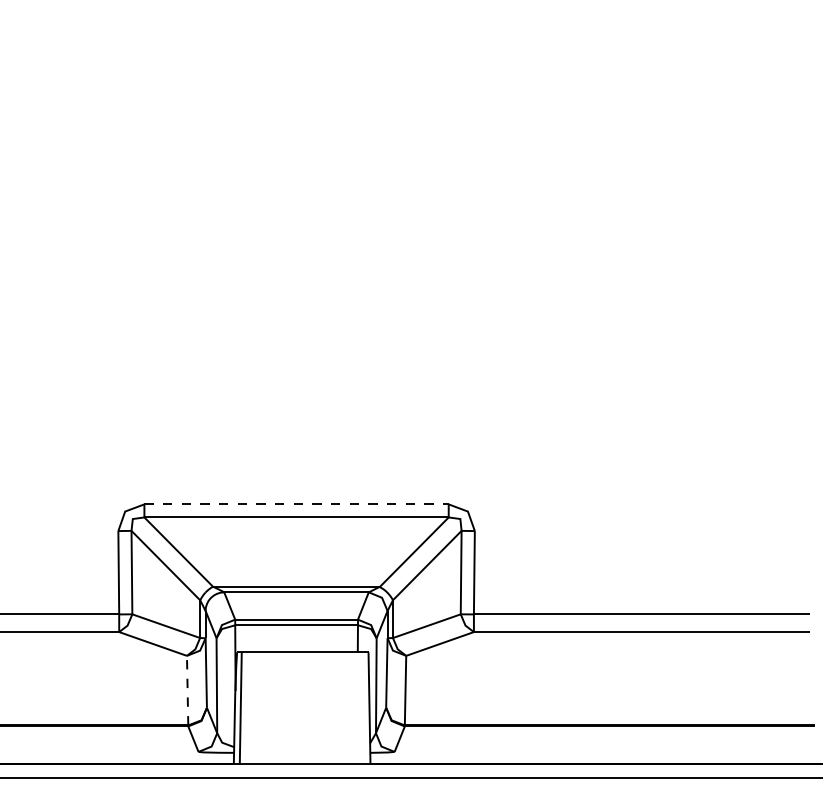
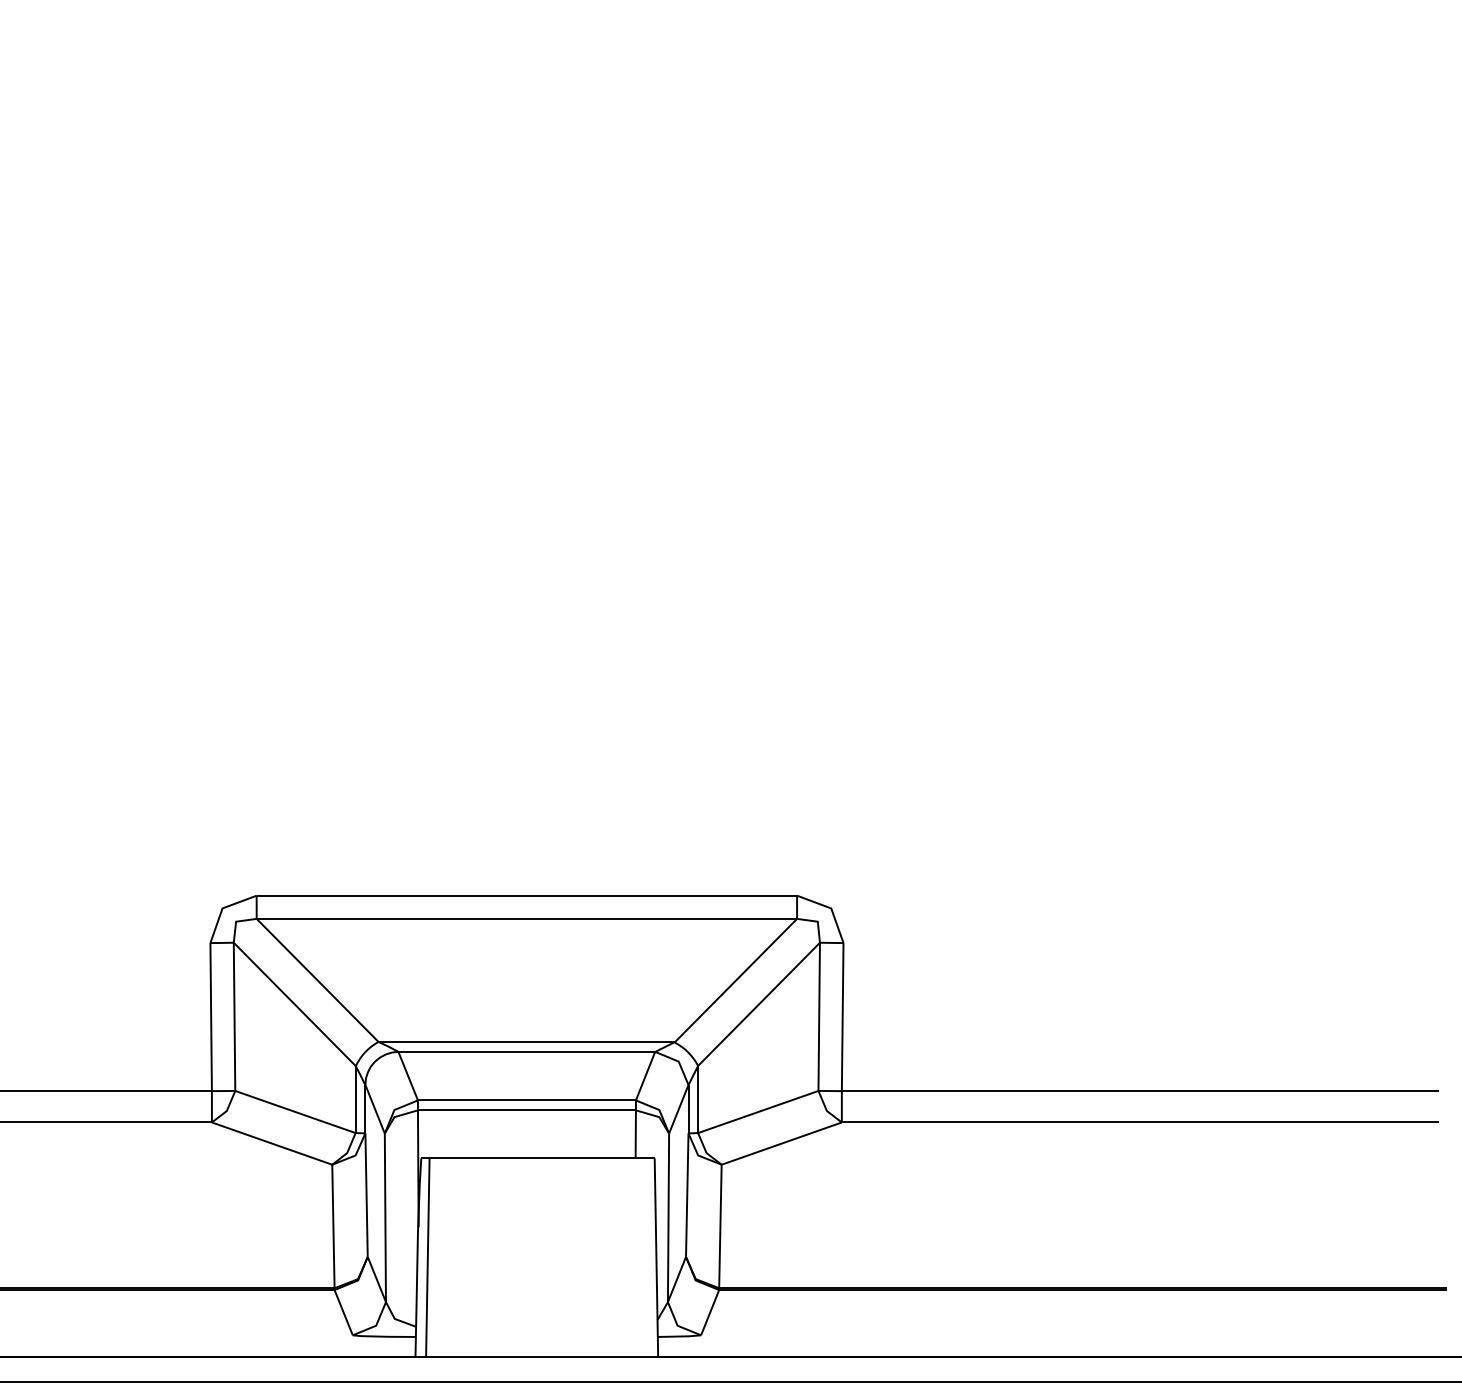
line: (297, 504) -> (528, 895), dashed -> solid
line: (187, 690) -> (333, 1226), dashed -> solid

